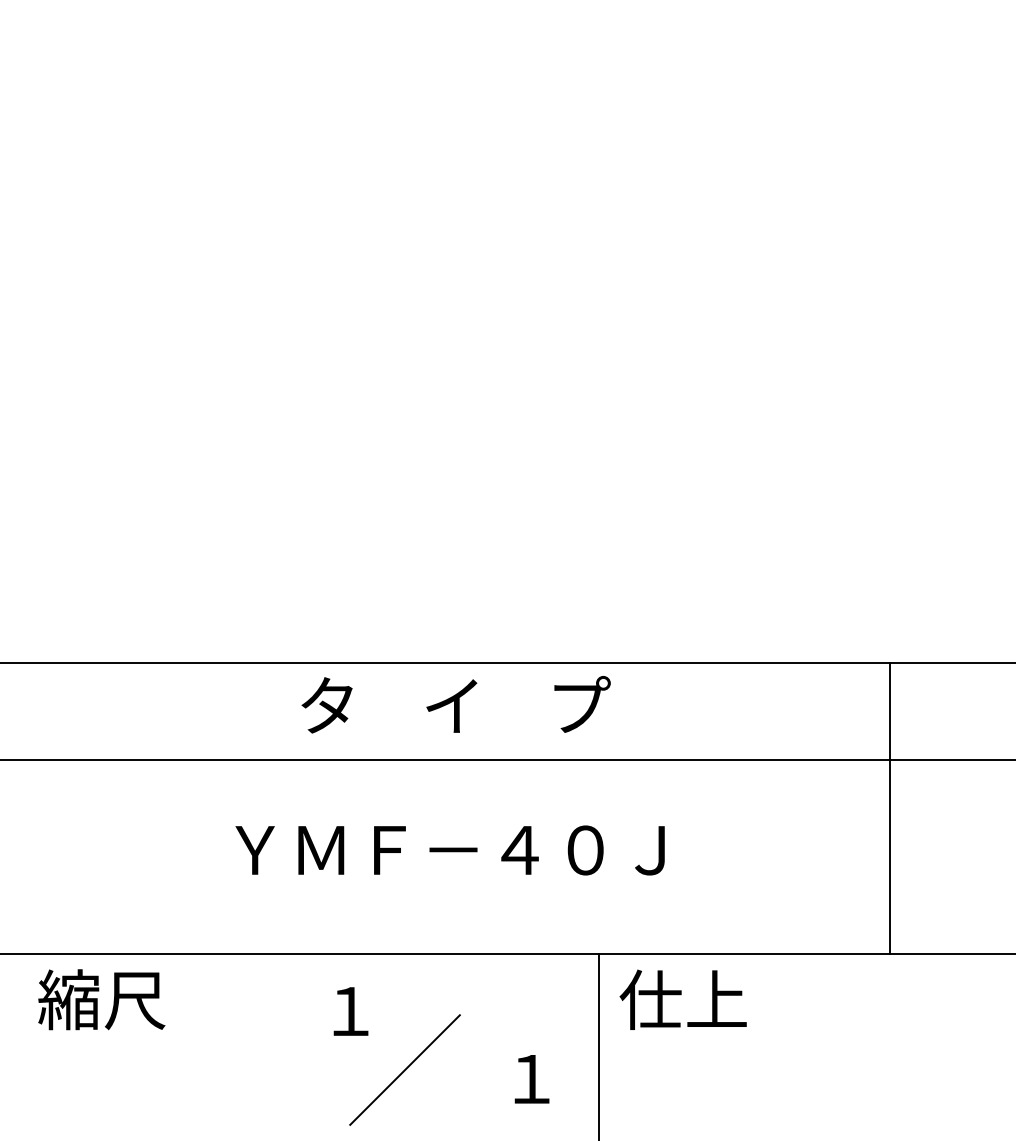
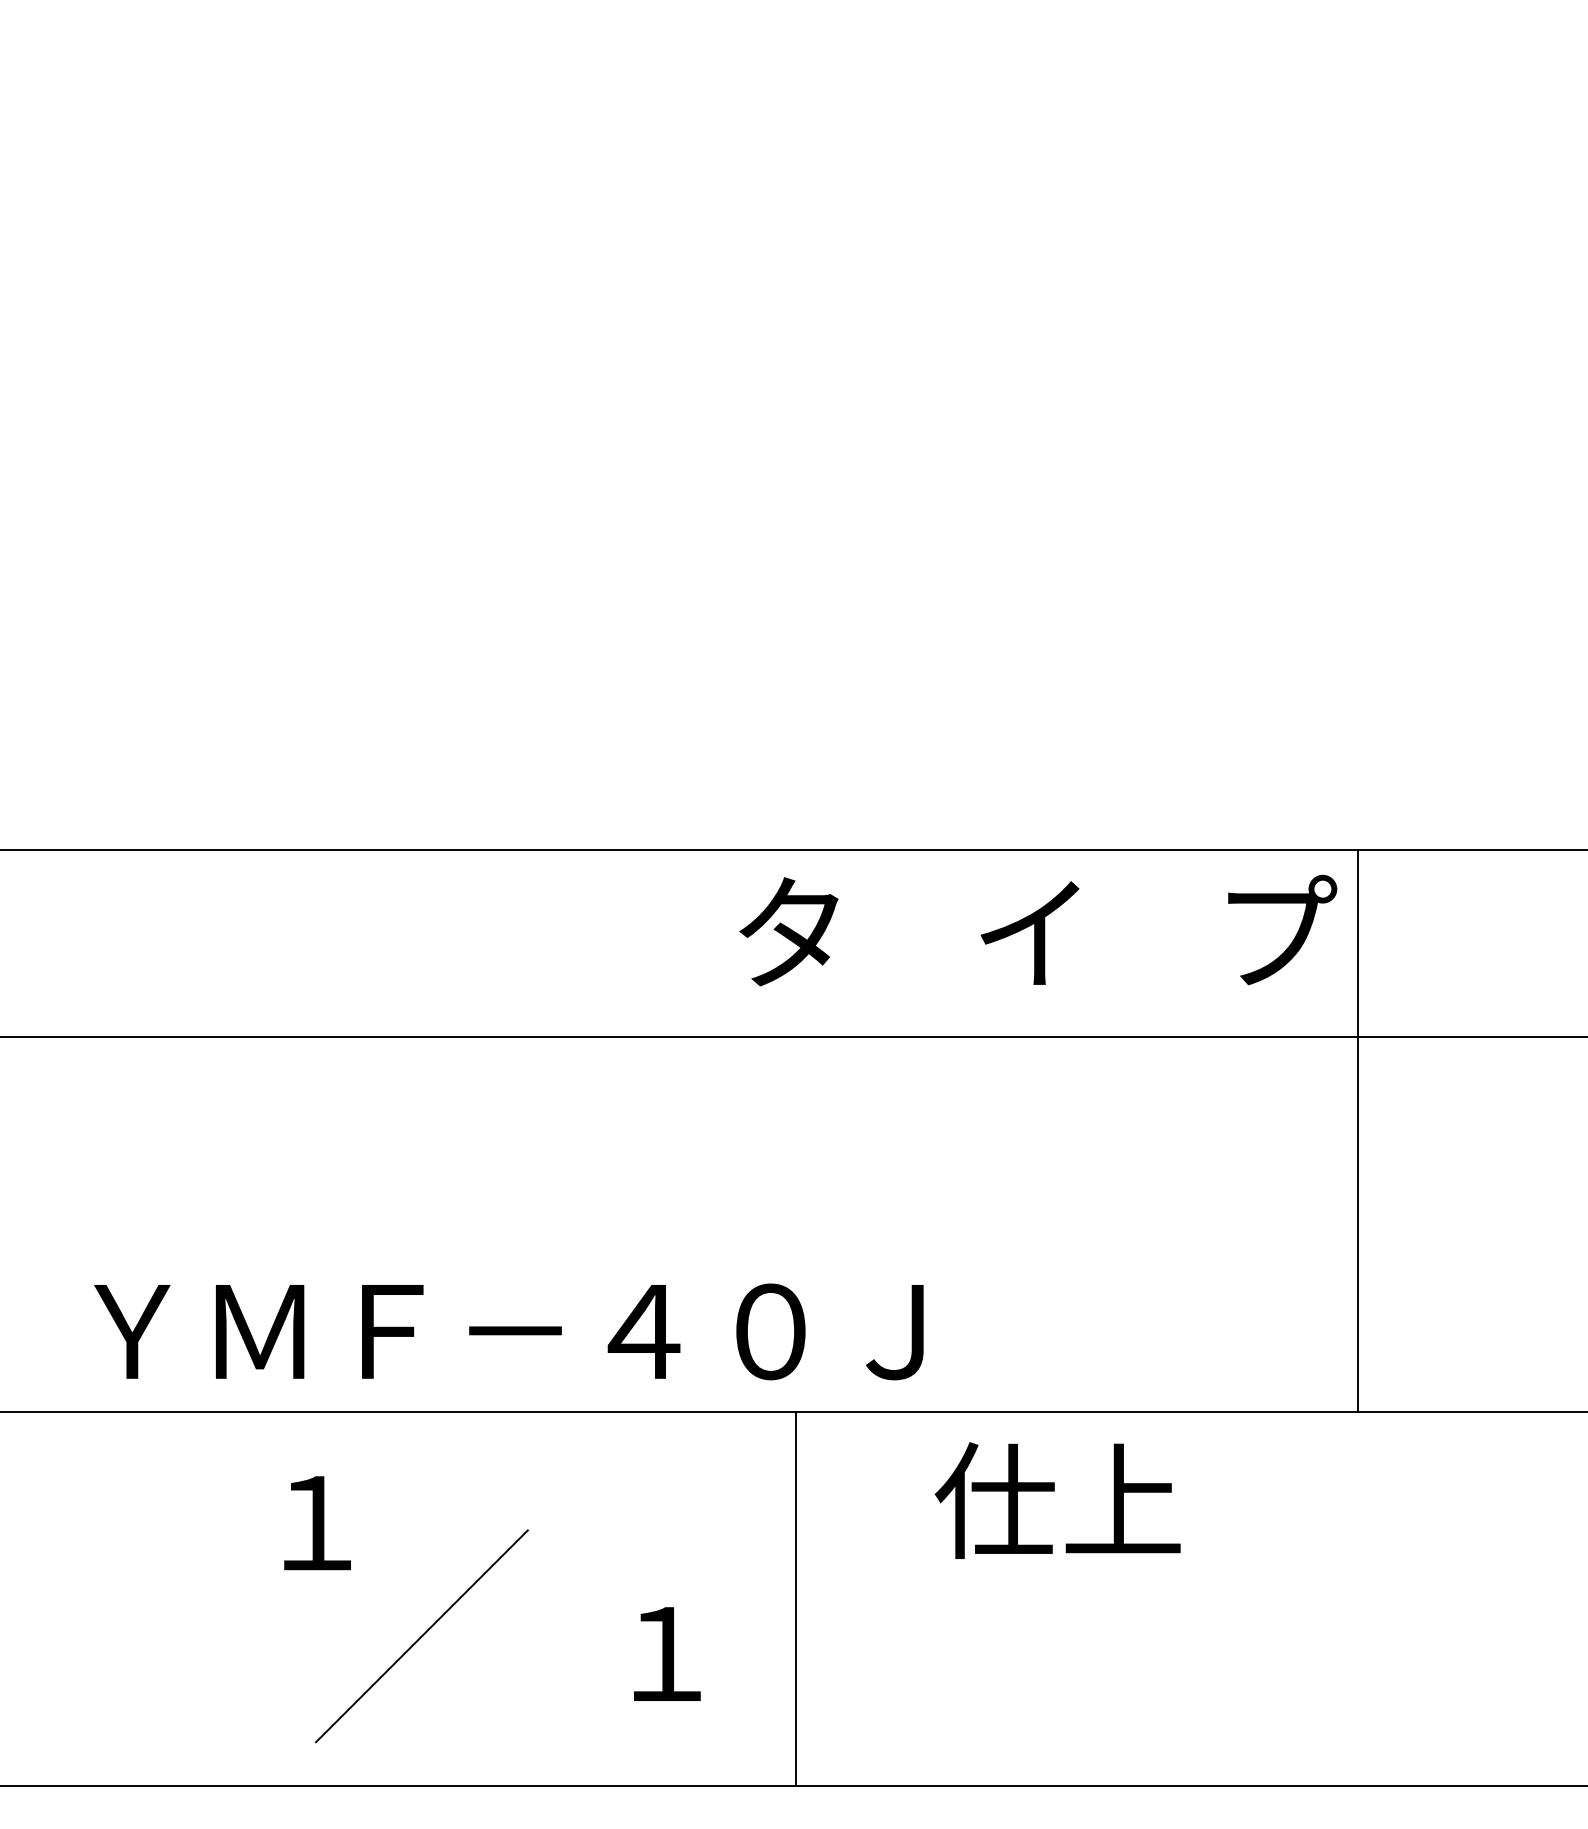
text: (455, 704) -> (1037, 930), moved
text: (449, 850) -> (507, 1331), moved
text: (682, 999) -> (1056, 1500), moved

